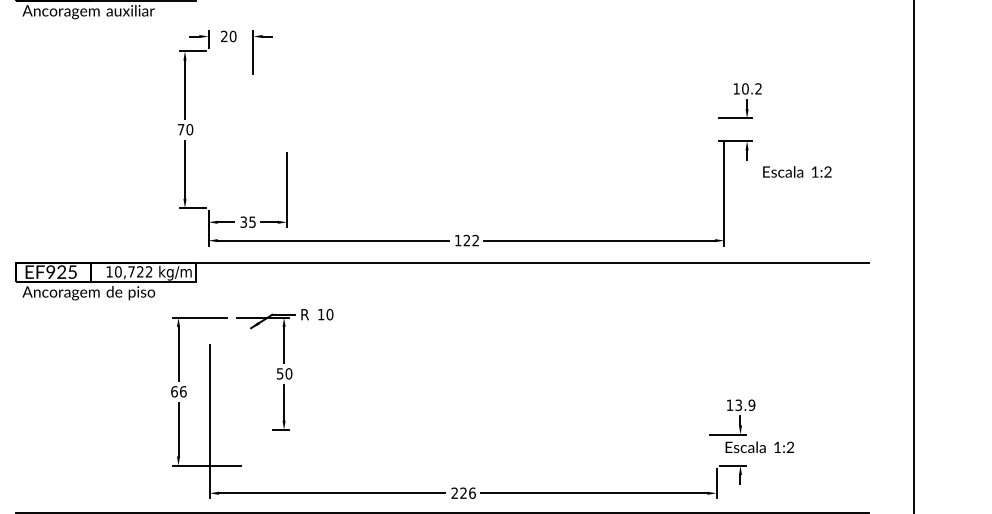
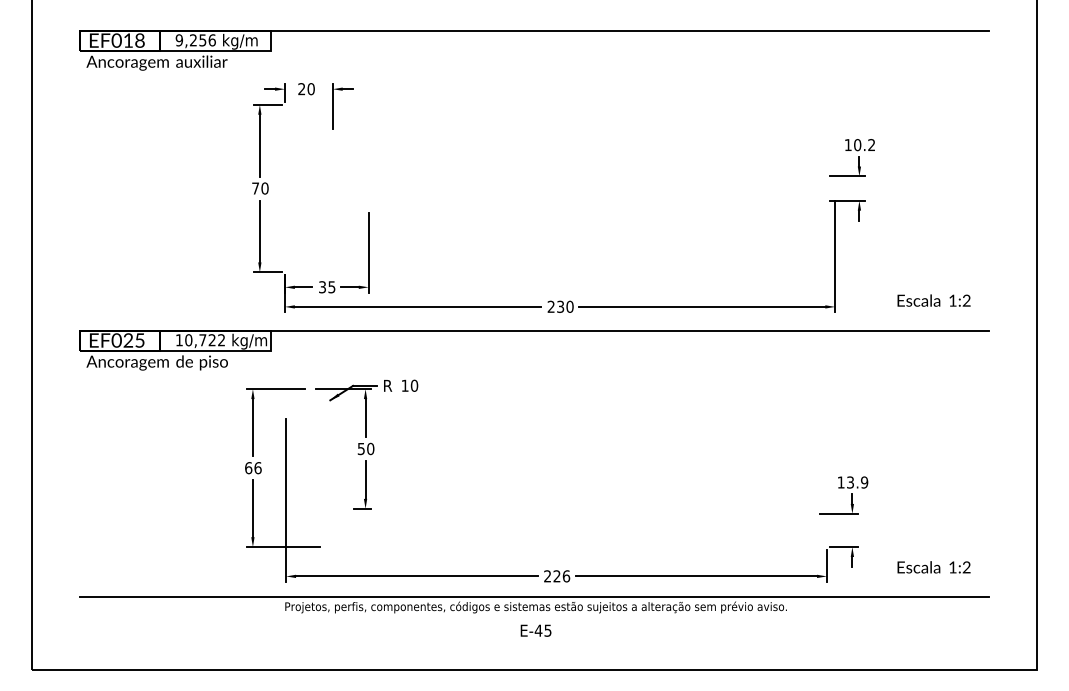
text: (796, 171) -> (933, 300), moved
text: (466, 240) -> (560, 306), 122 -> 230
text: (50, 272) -> (116, 340), EF925 -> EF025
text: (759, 447) -> (933, 567), moved

